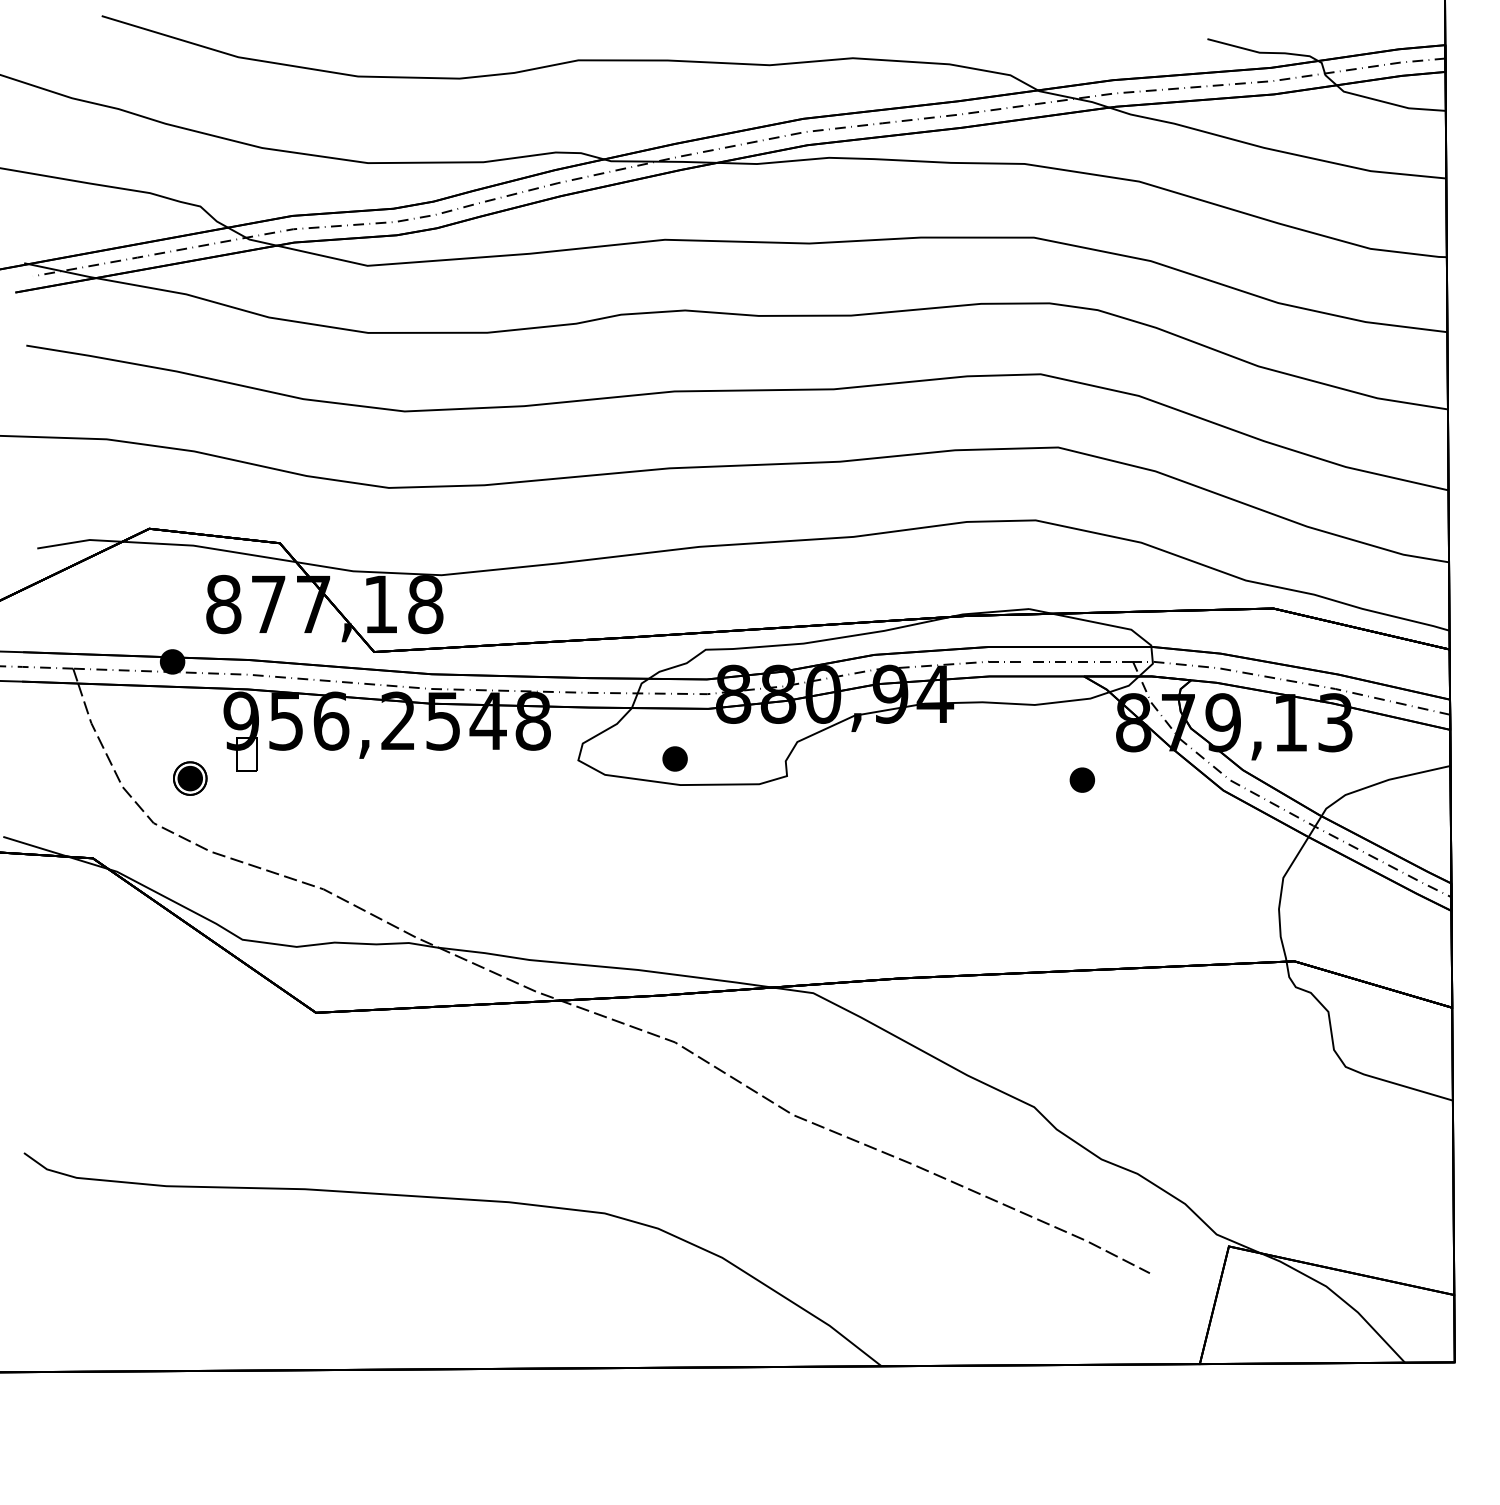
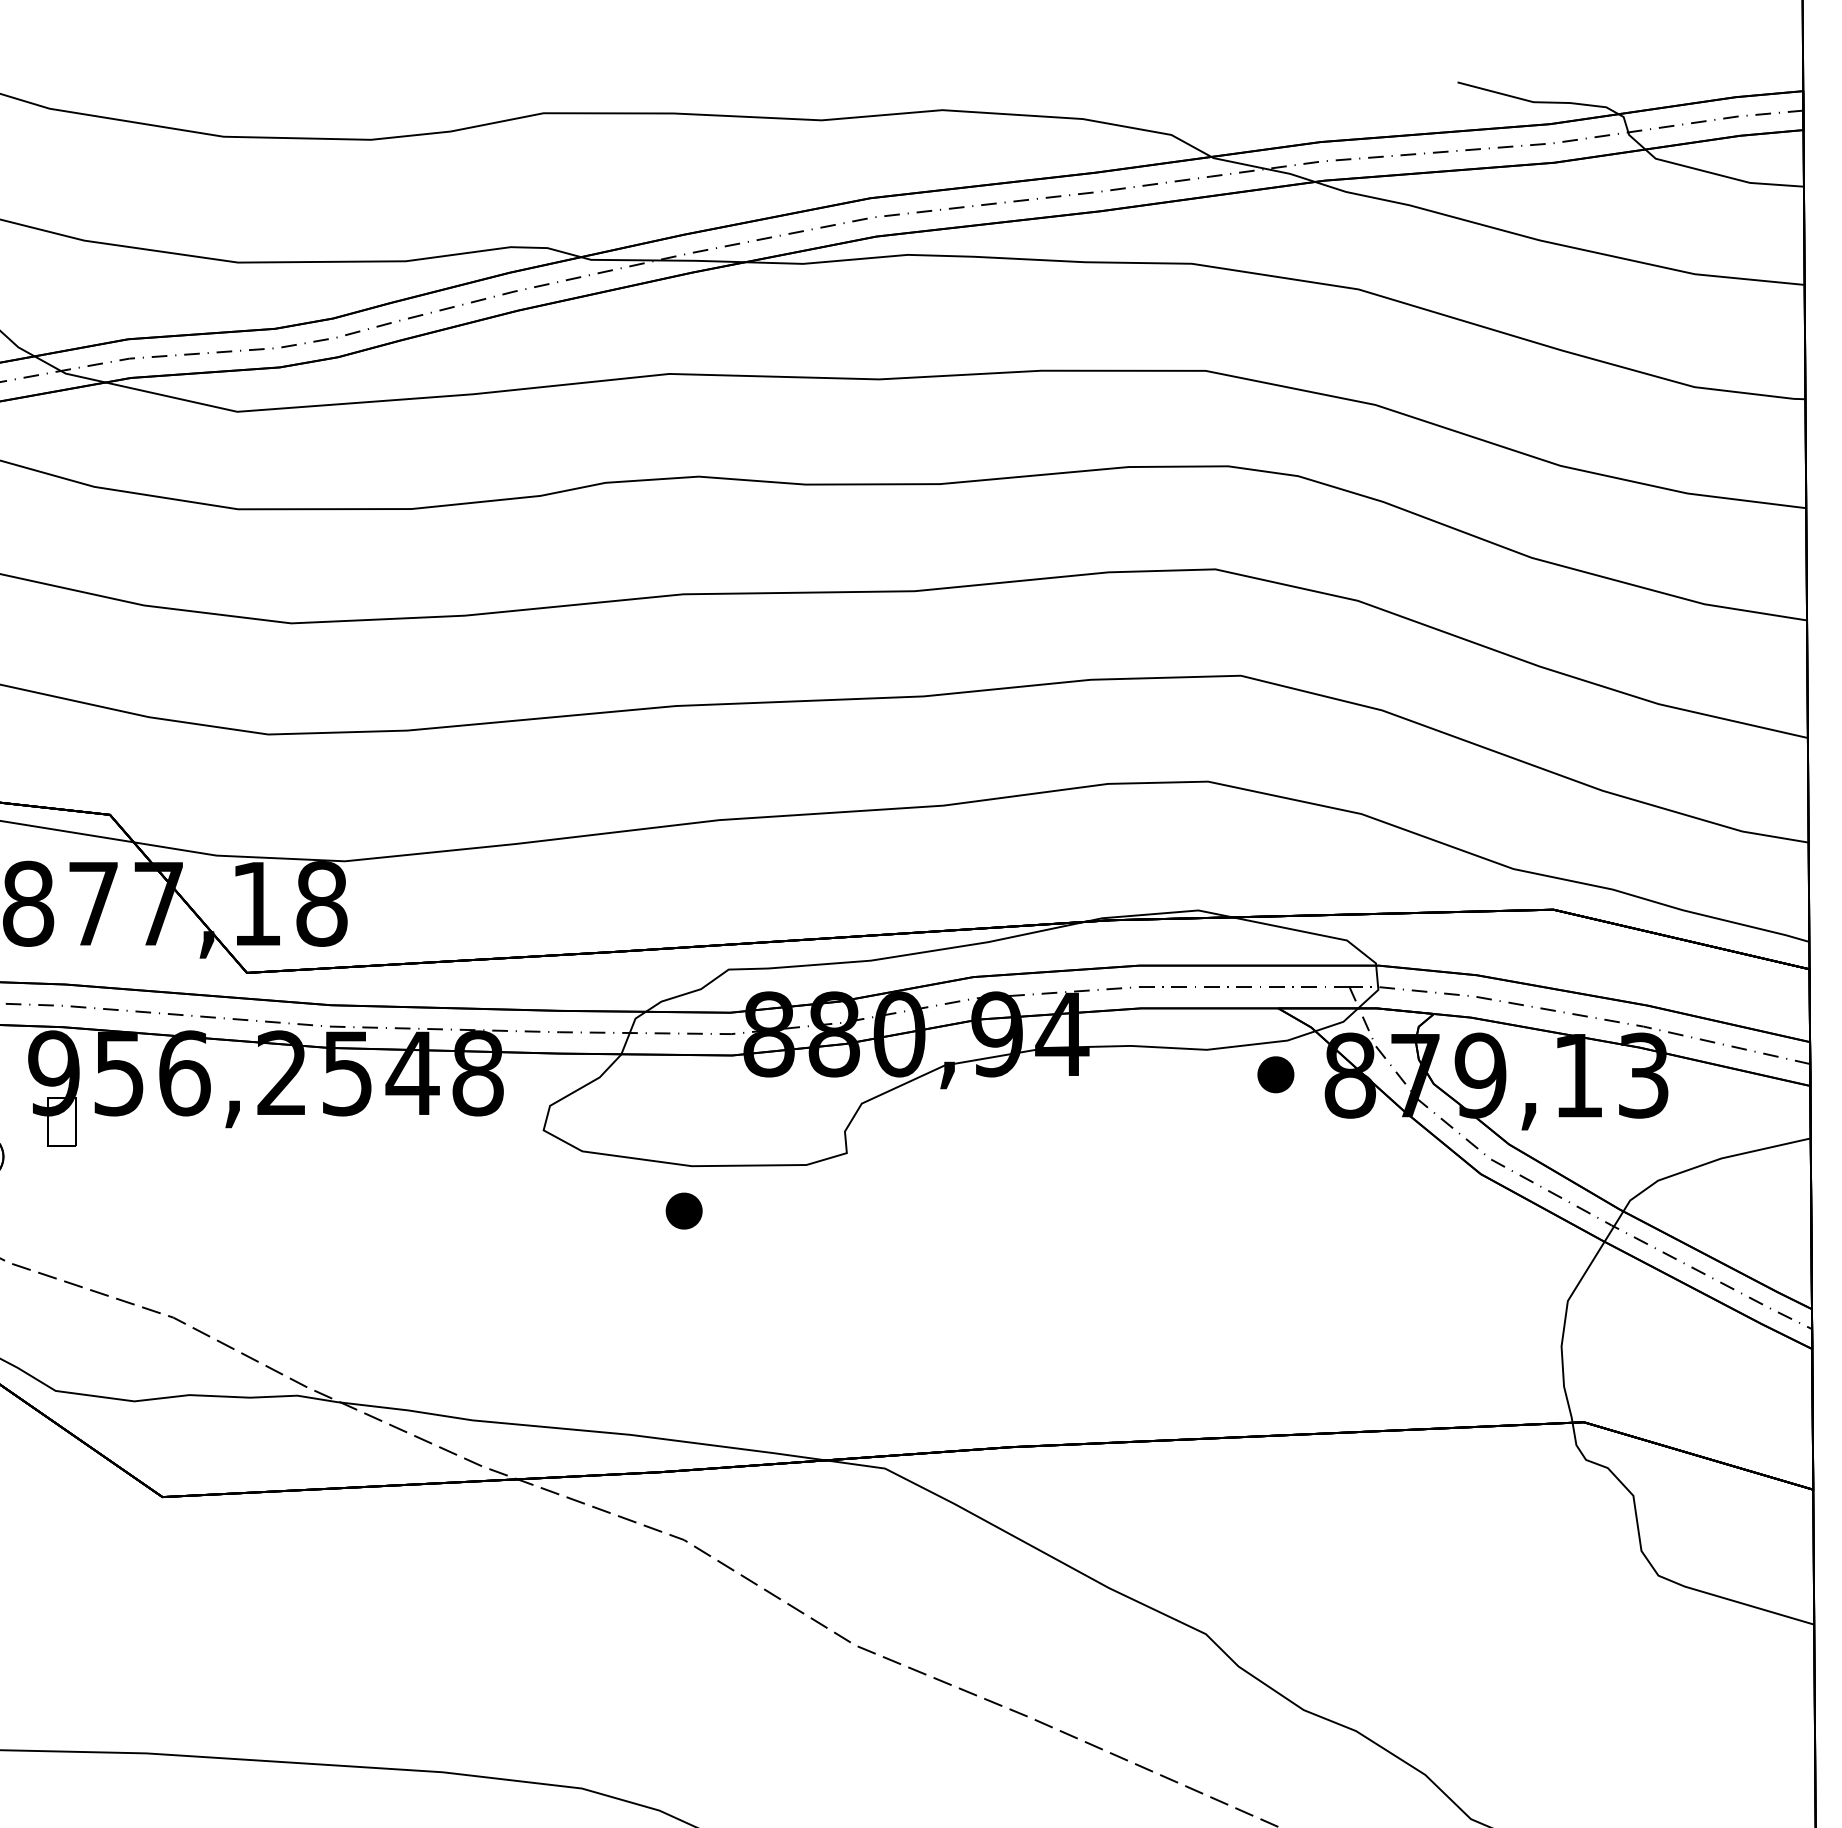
part: (674, 758) -> (683, 1210), moved
part: (1081, 779) -> (1274, 1073), moved

